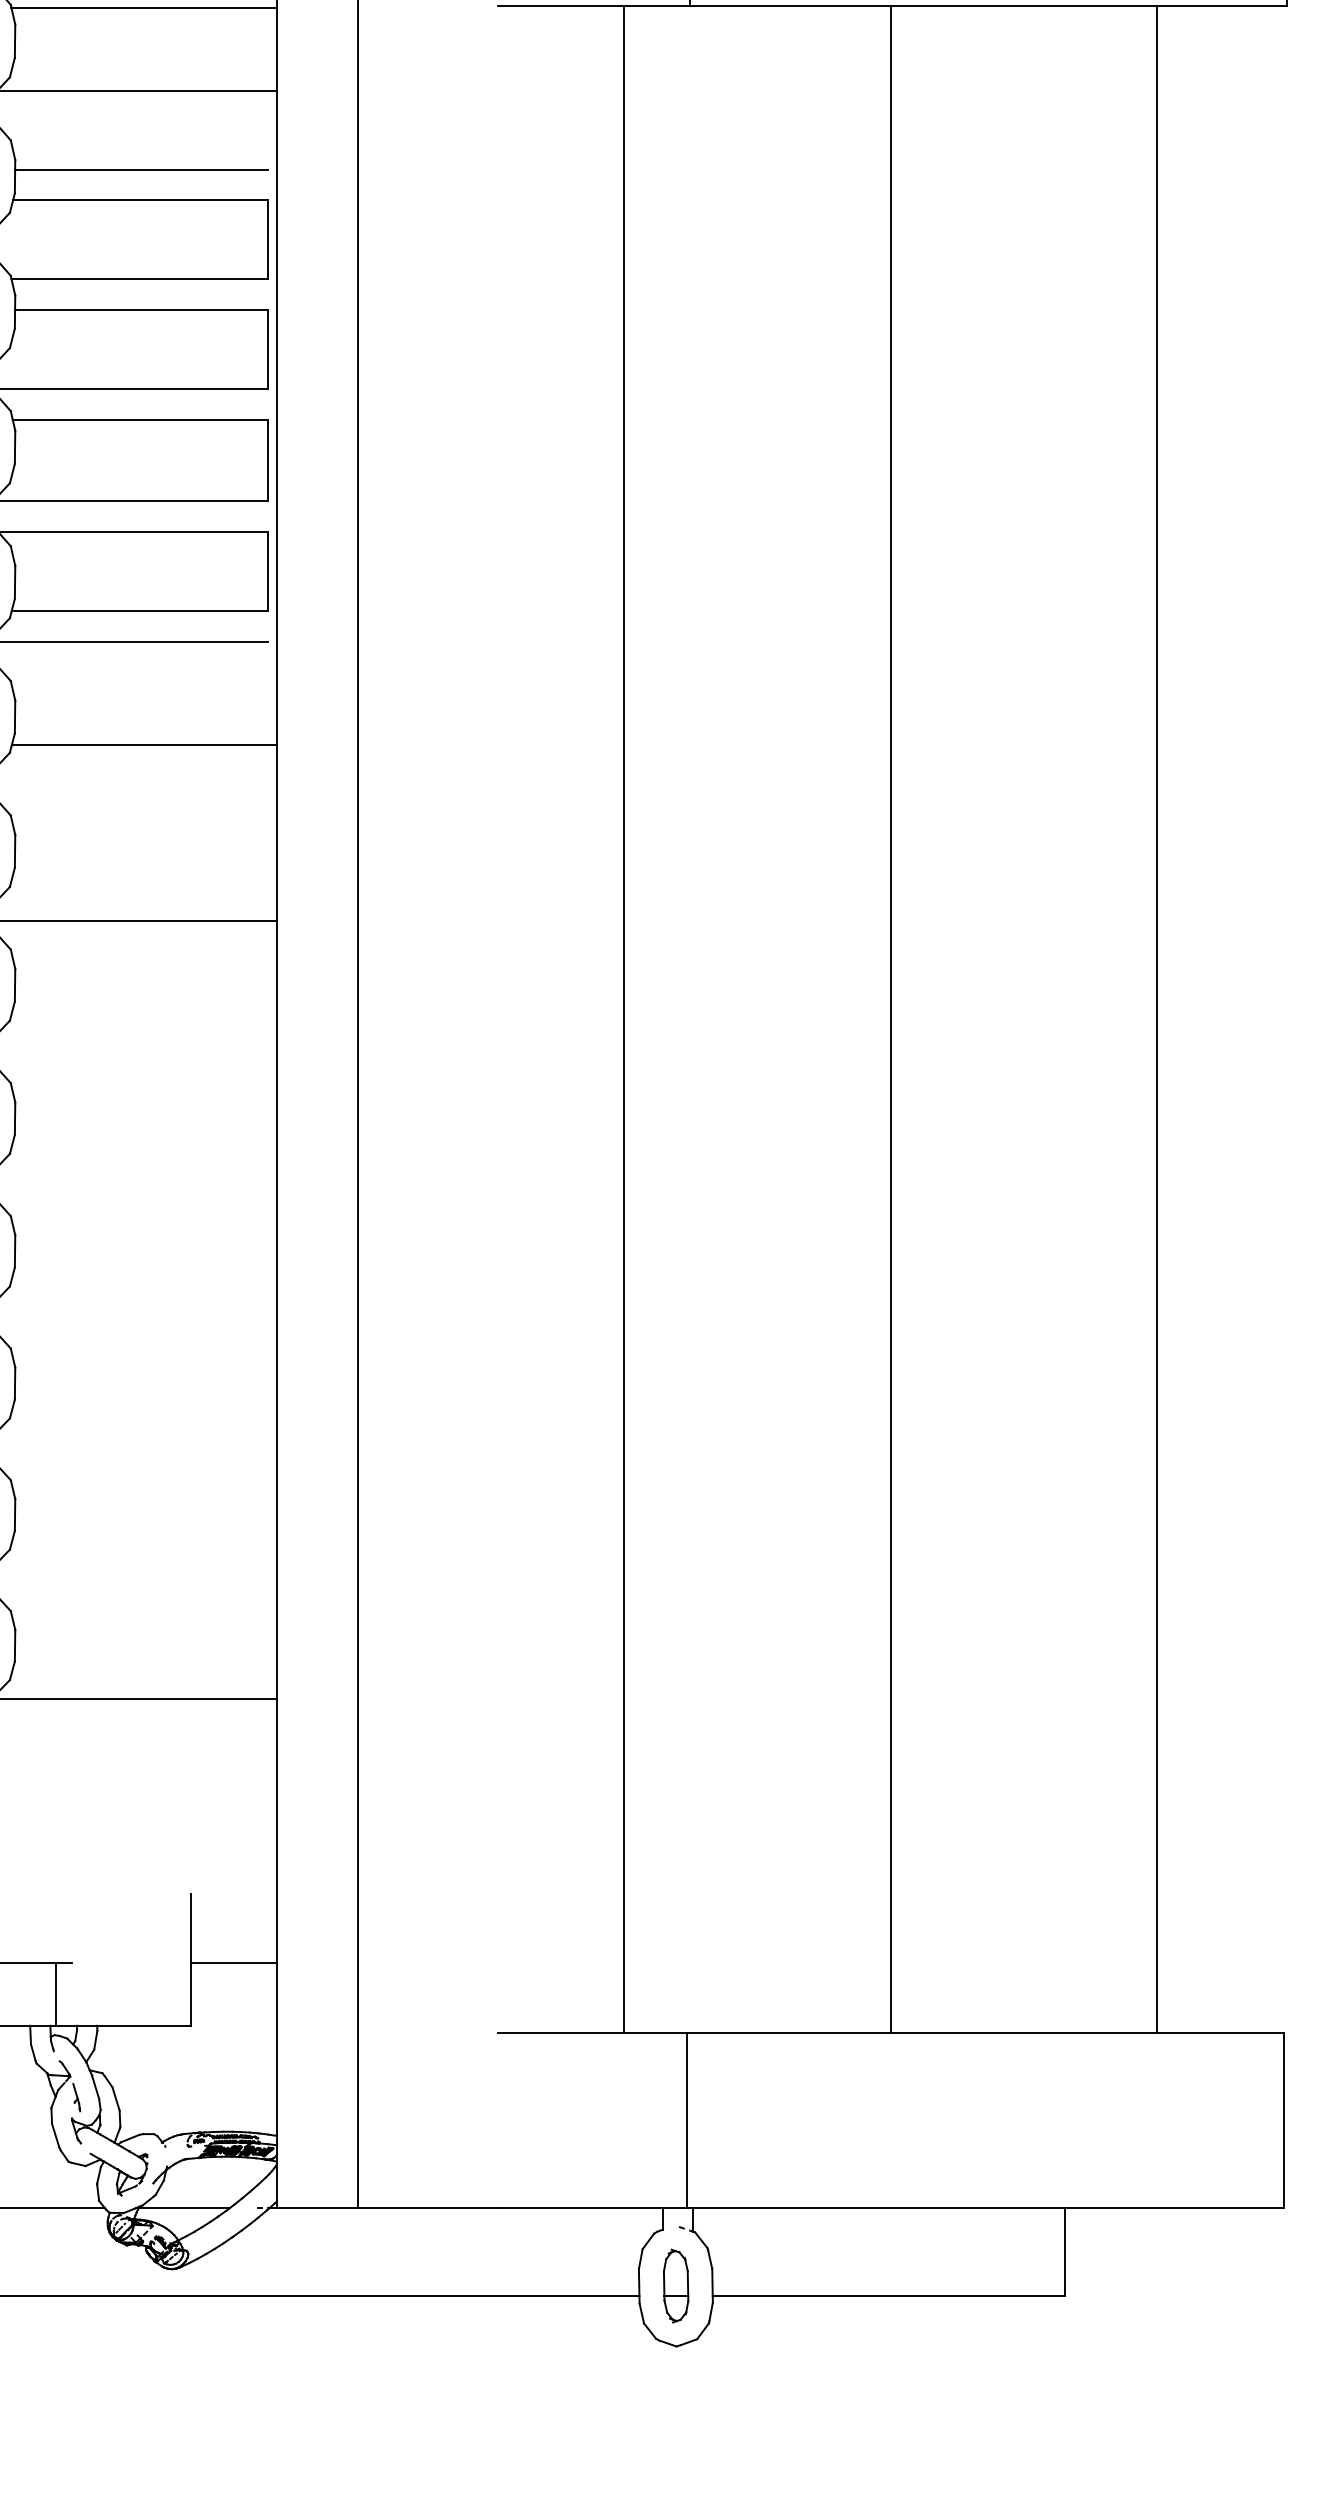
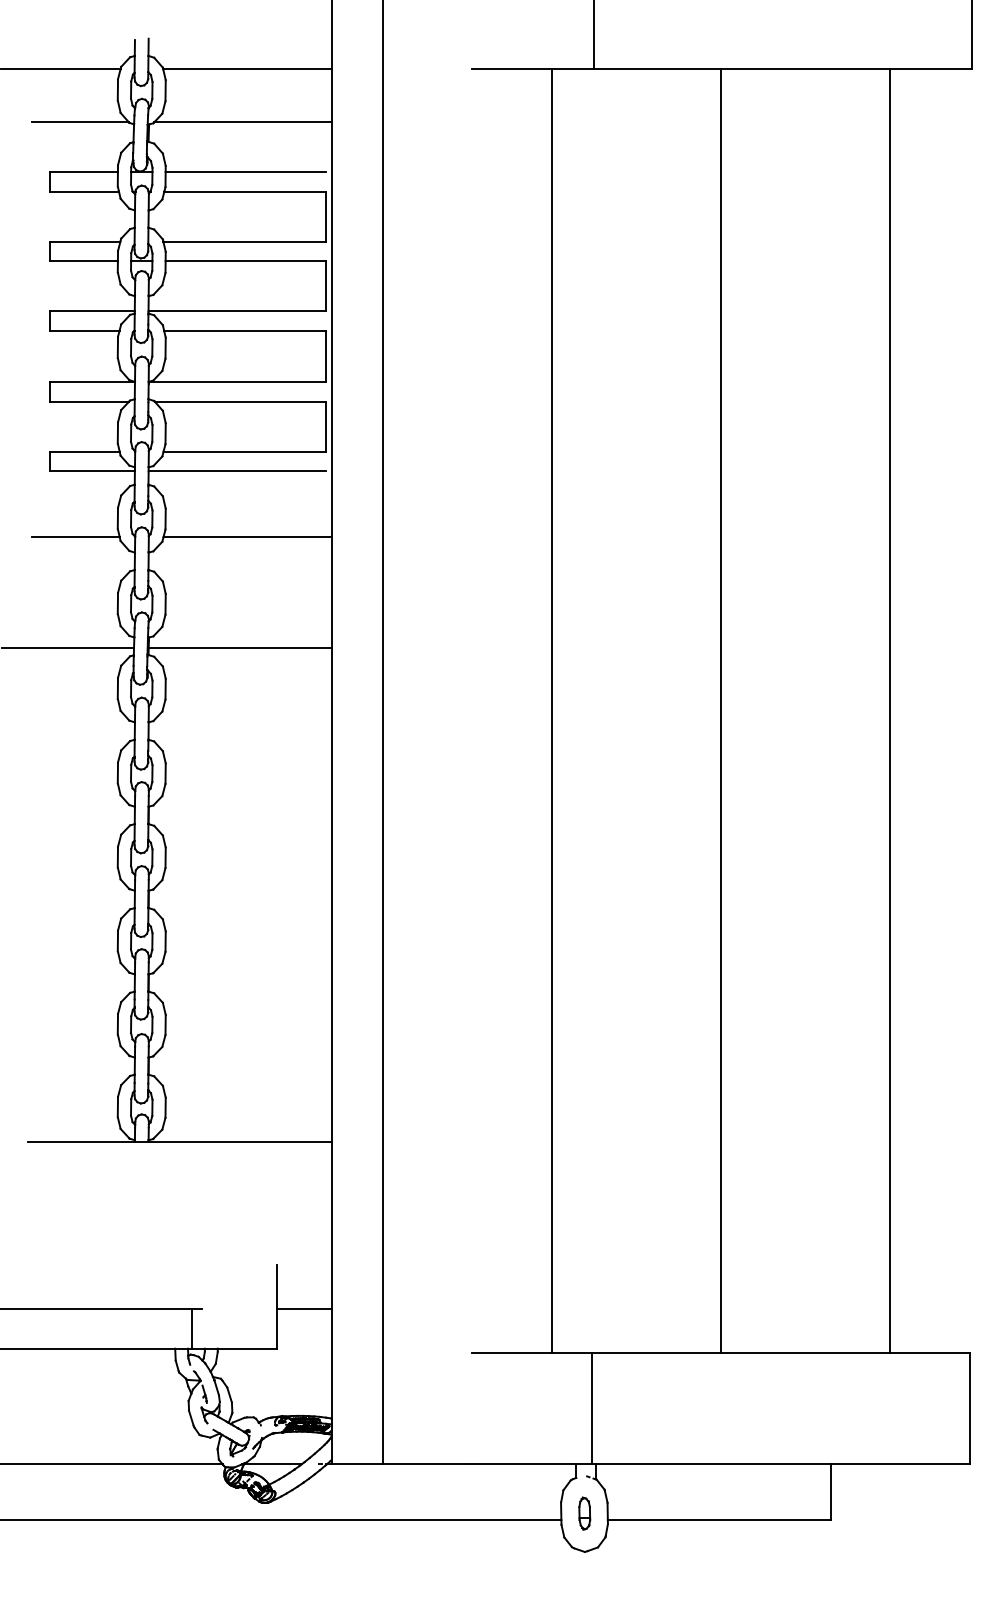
part: (675, 2285) -> (584, 1513), size x0.7

